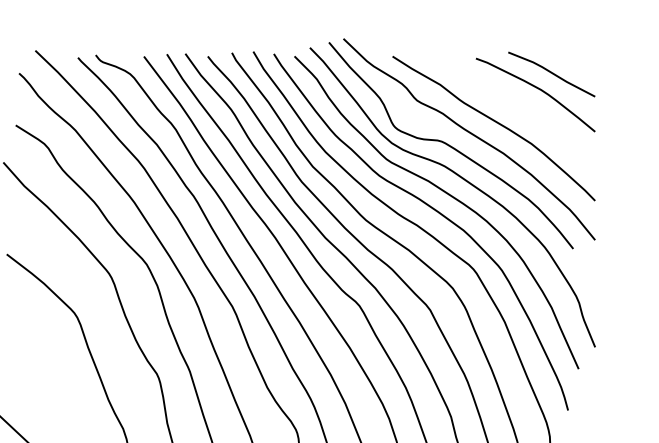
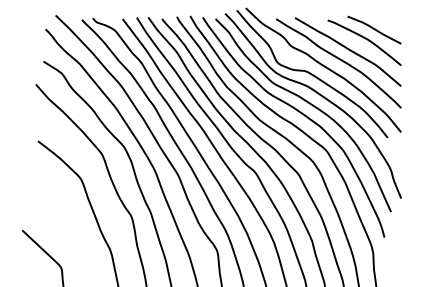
curve: (509, 107) -> (348, 50), added

